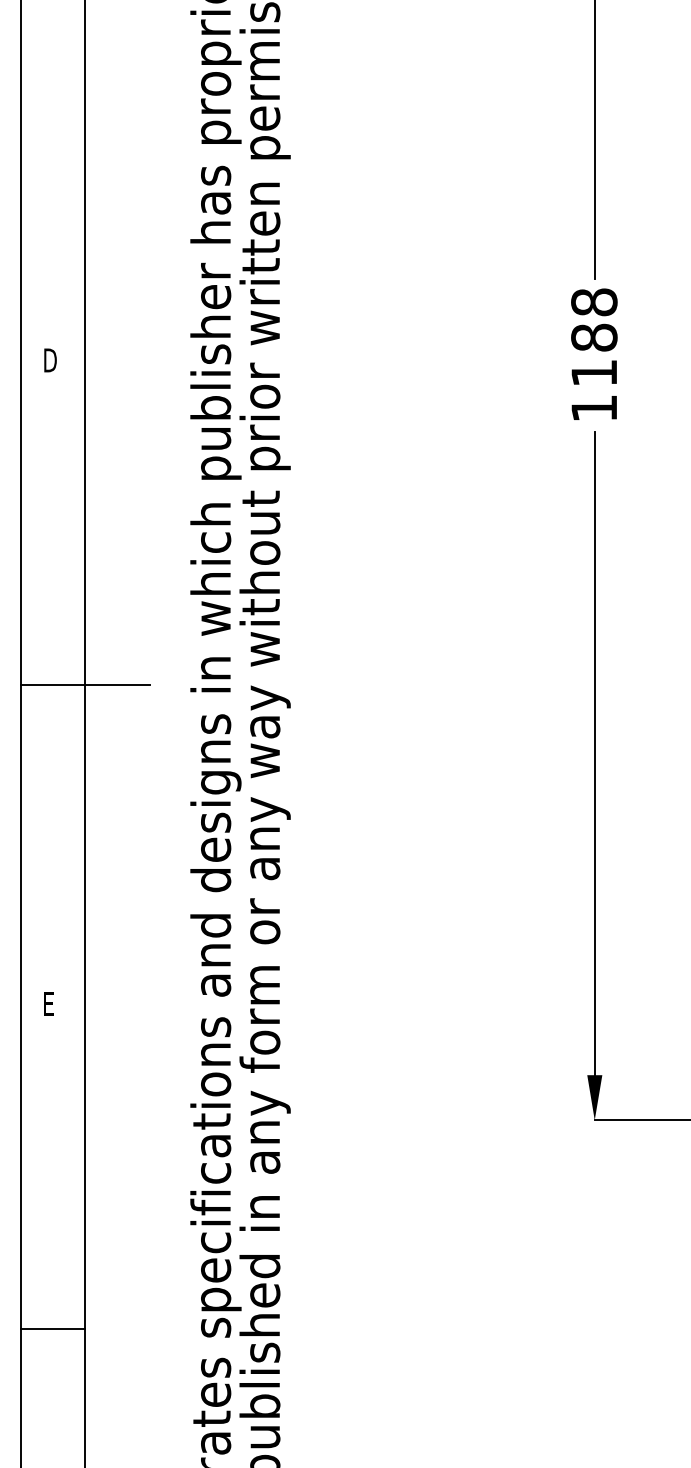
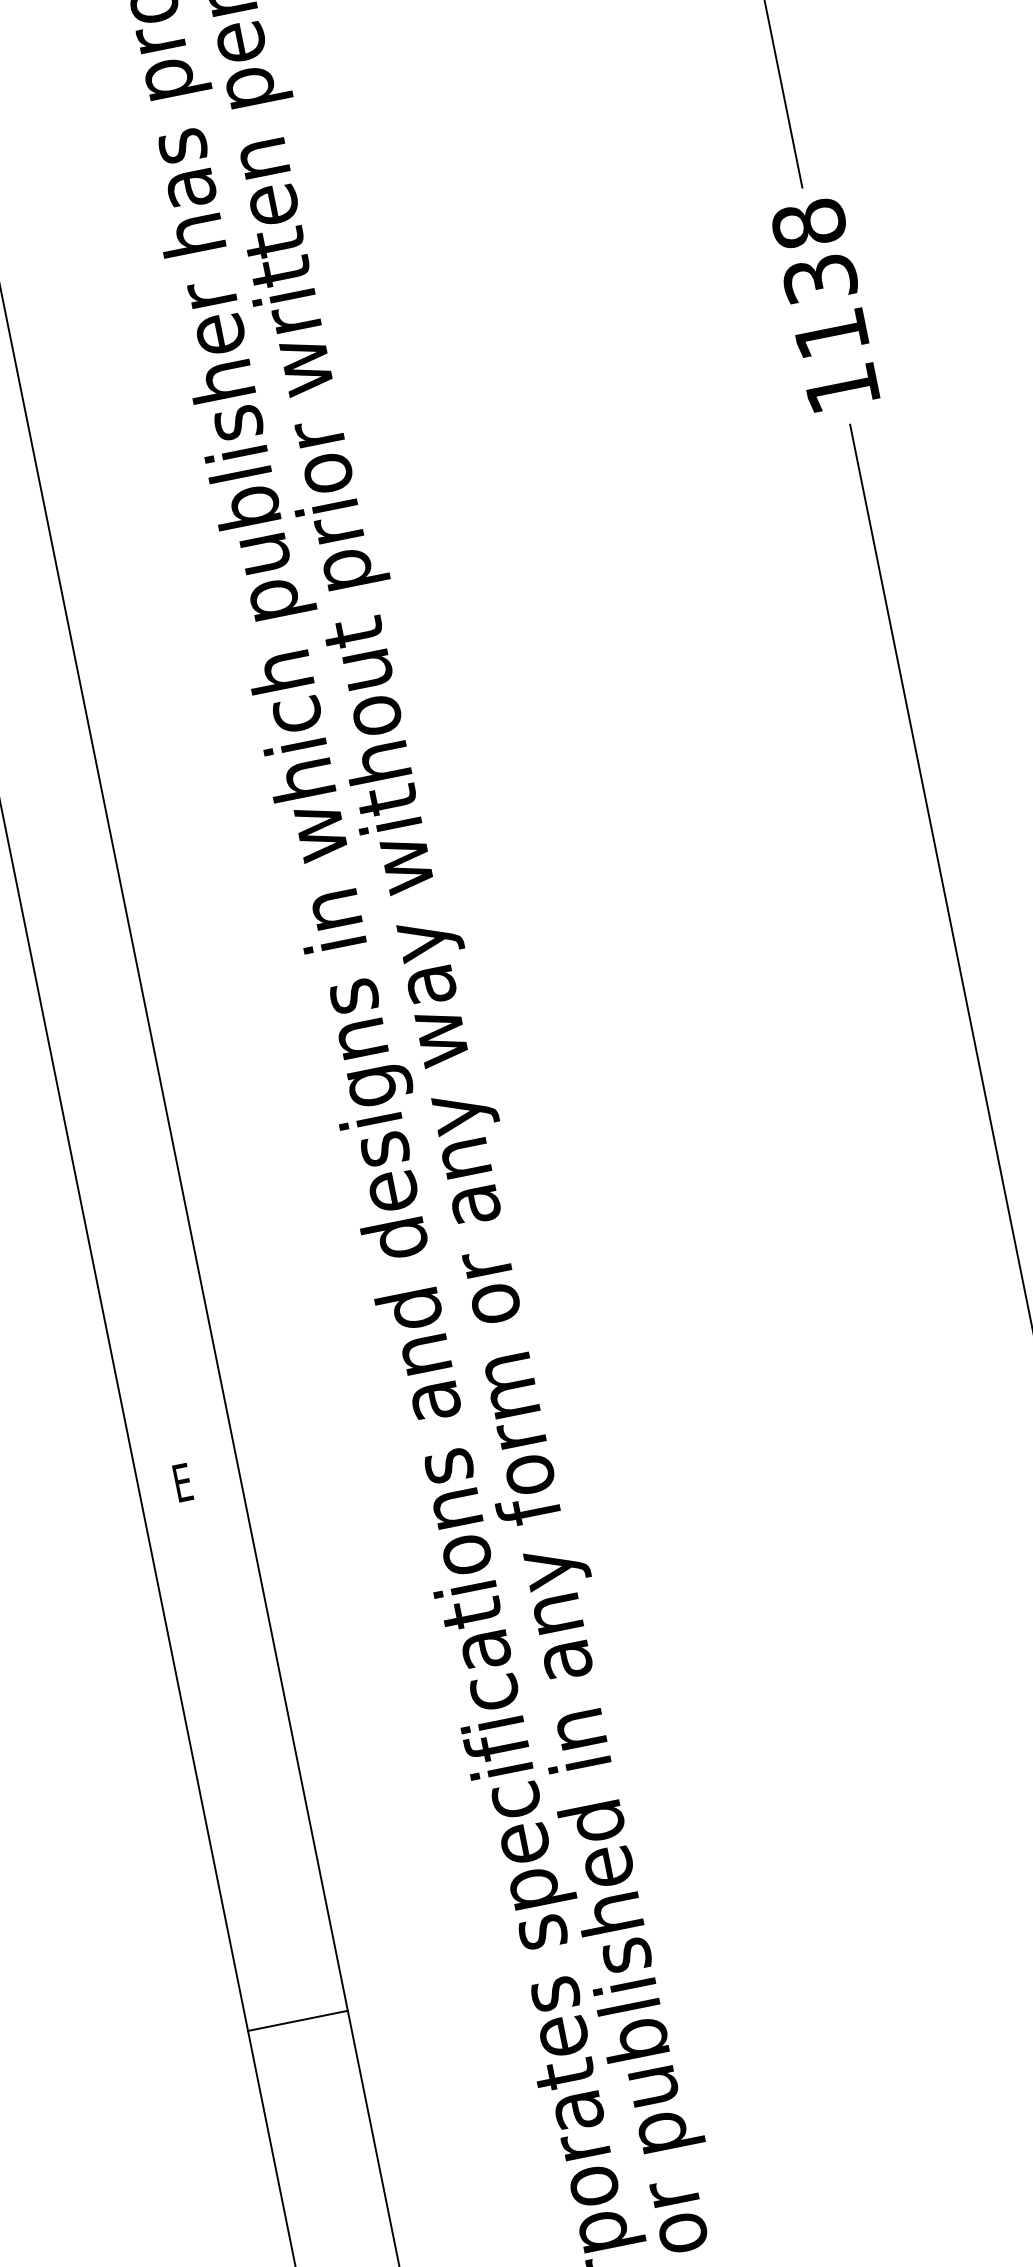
text: (594, 337) -> (820, 278), 1188 -> 1138
line: (84, 685) -> (138, 977), removed
line: (52, 1329) -> (297, 2021), moved

